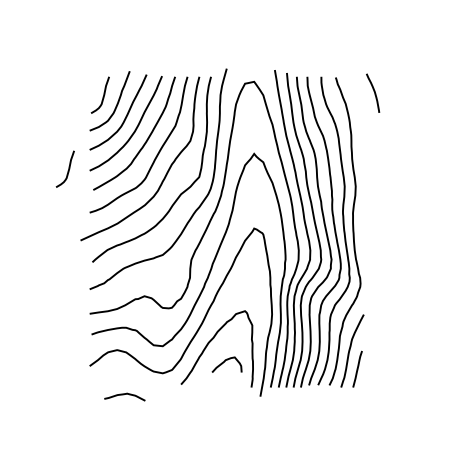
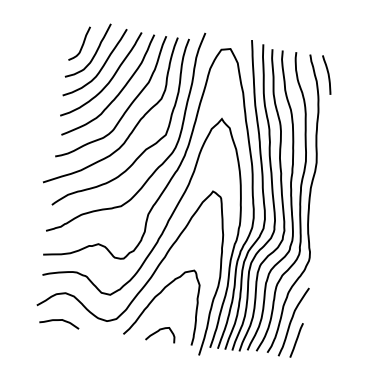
curve: (373, 91) -> (327, 73), moved
curve: (67, 170) -> (38, 112), removed
curve: (224, 362) -> (158, 331), moved
curve: (123, 395) -> (58, 321), moved

